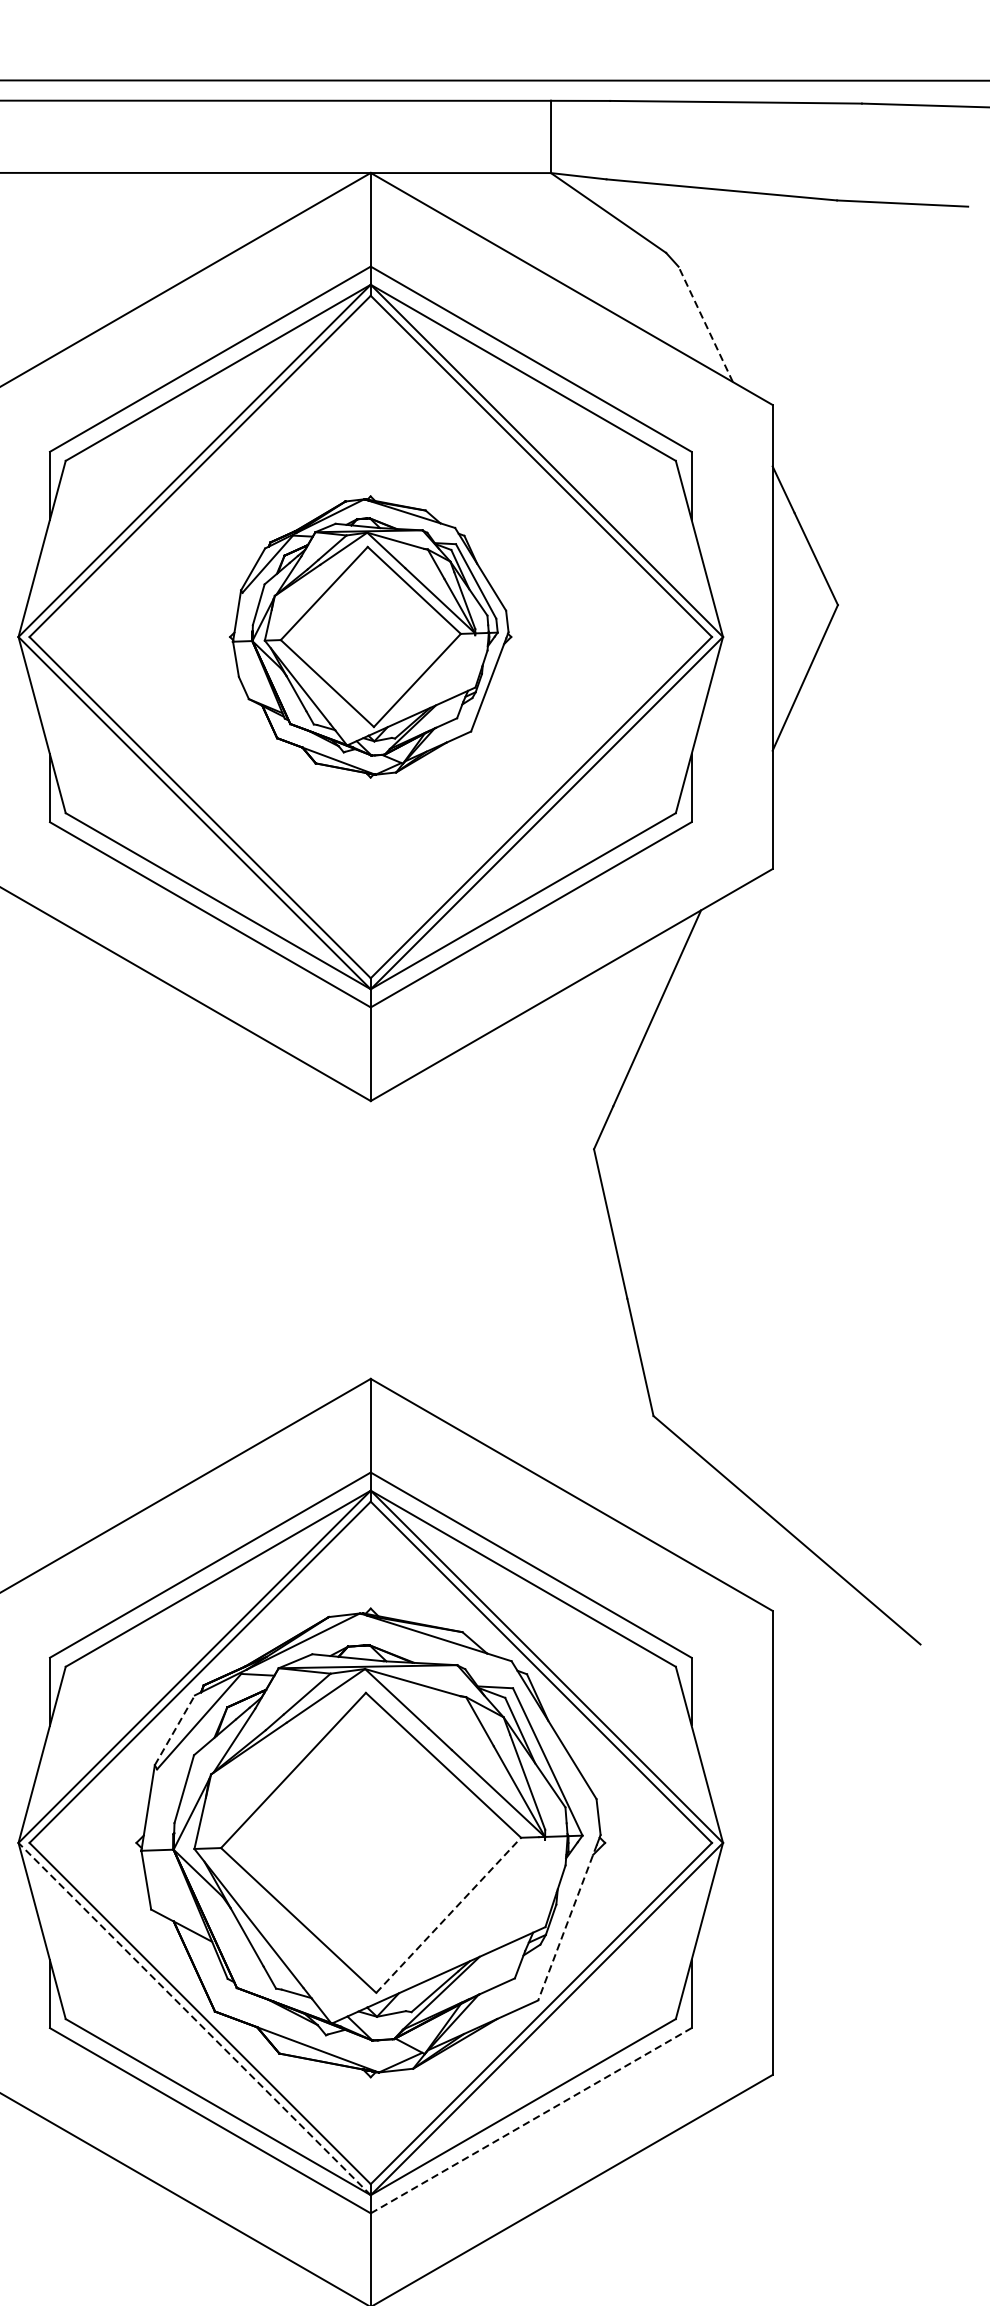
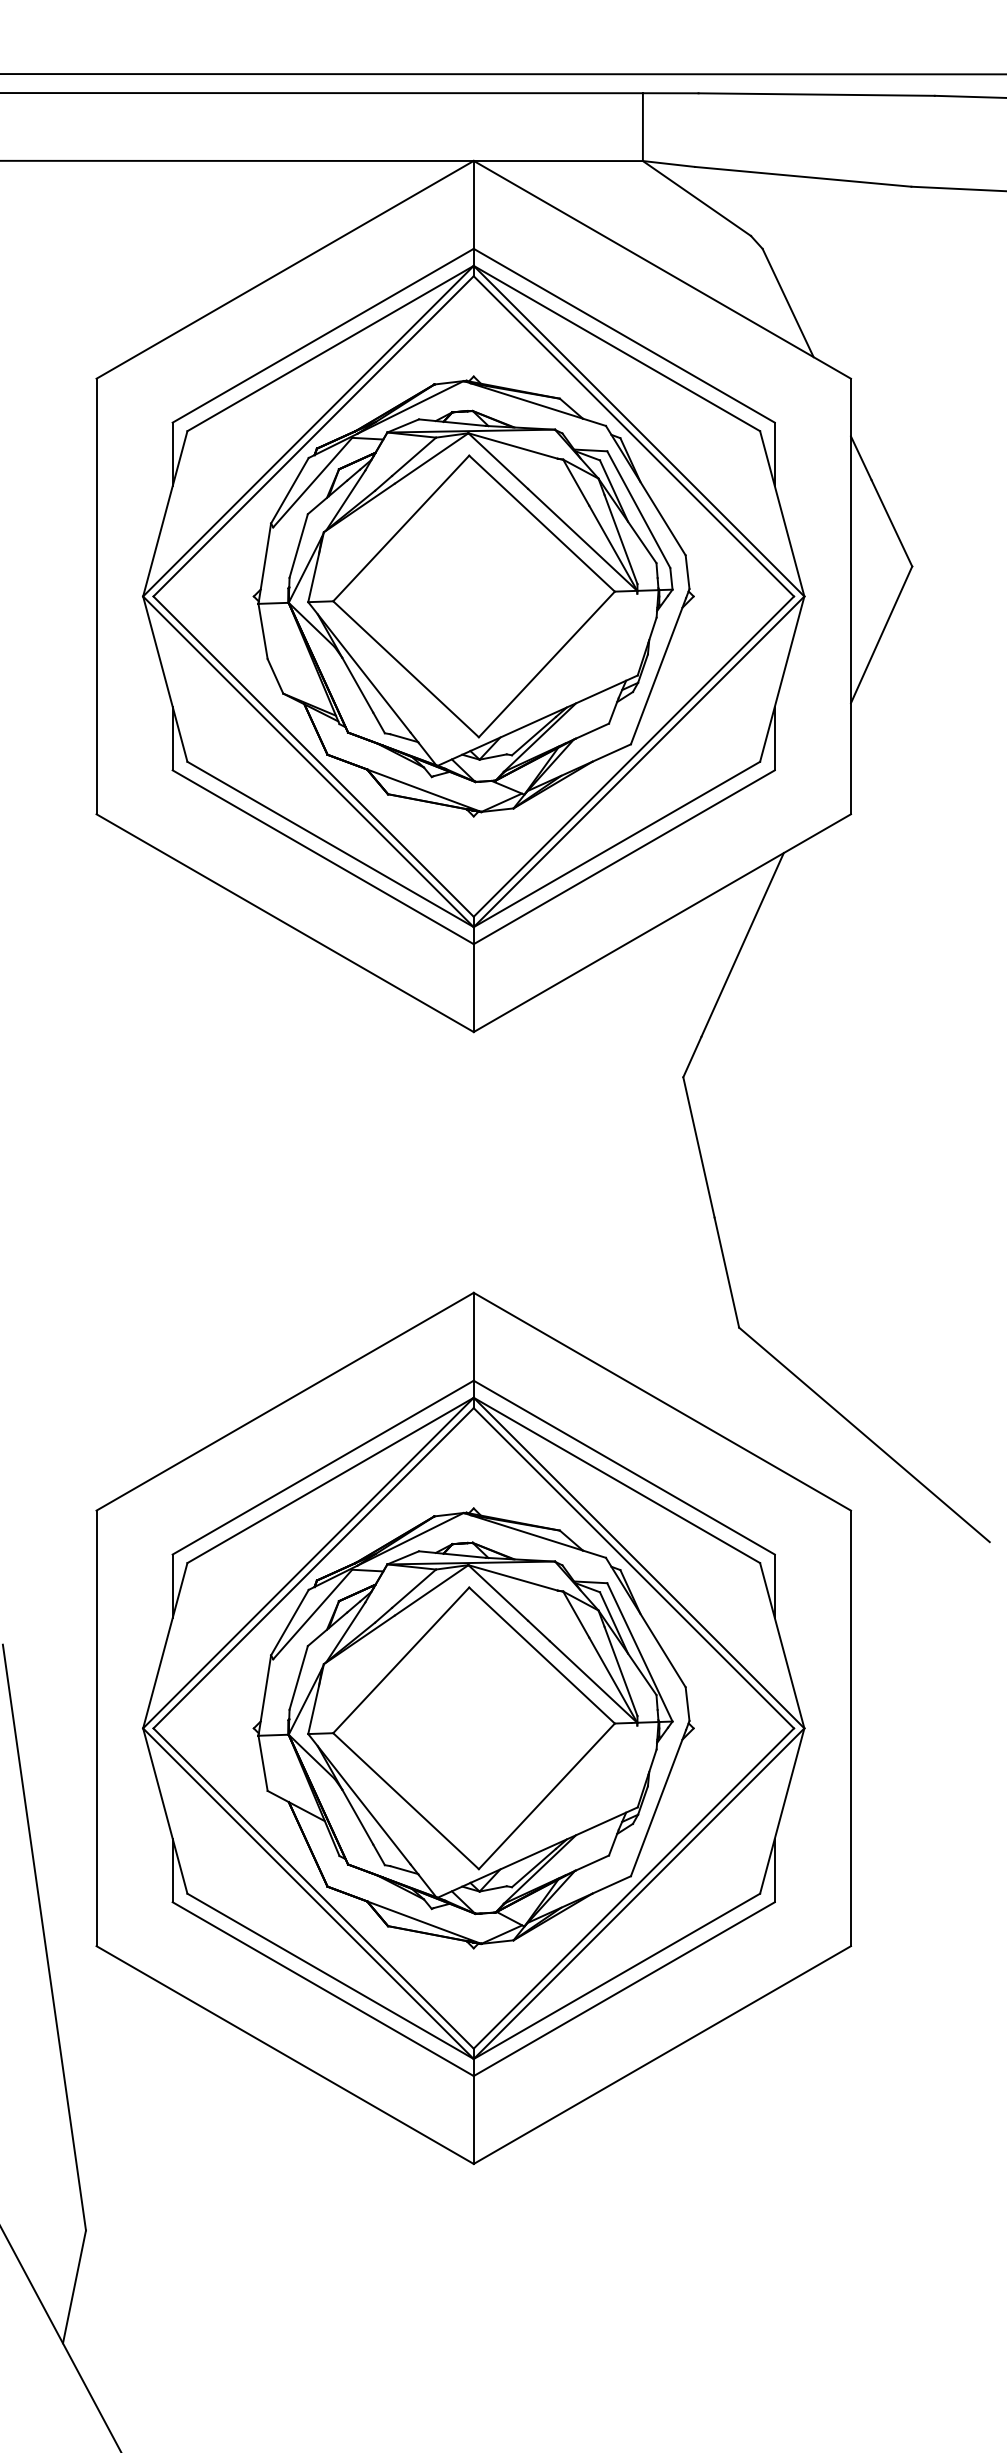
line: (706, 324) -> (788, 303), dashed -> solid
part: (370, 637) -> (473, 596), size x1.67
line: (174, 1730) -> (289, 1622), dashed -> solid
line: (448, 1915) -> (546, 1796), dashed -> solid
line: (567, 1922) -> (658, 1803), dashed -> solid
line: (194, 2018) -> (308, 1893), dashed -> solid
line: (531, 2121) -> (624, 1989), dashed -> solid

